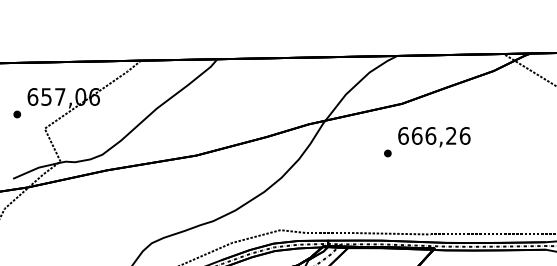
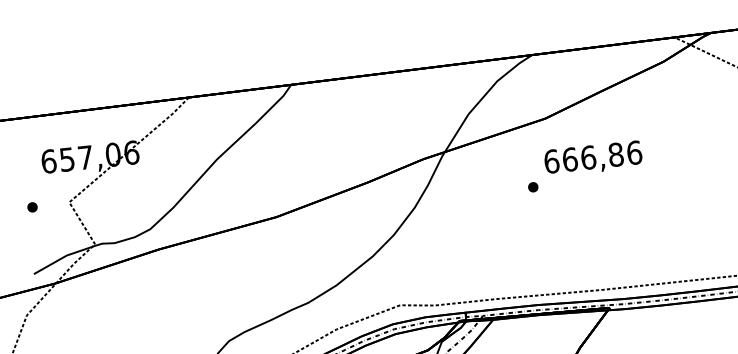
part: (17, 114) -> (32, 207), moved
text: (451, 135) -> (616, 154), 666,26 -> 666,86

